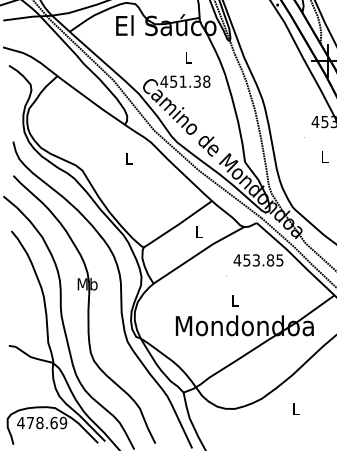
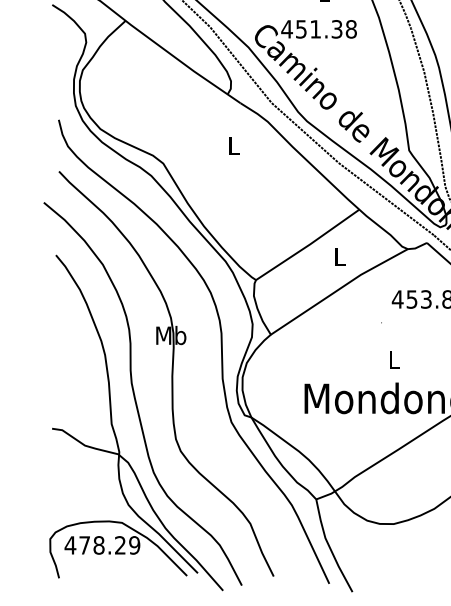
text: (53, 422) -> (119, 544), 478.69 -> 478.29

